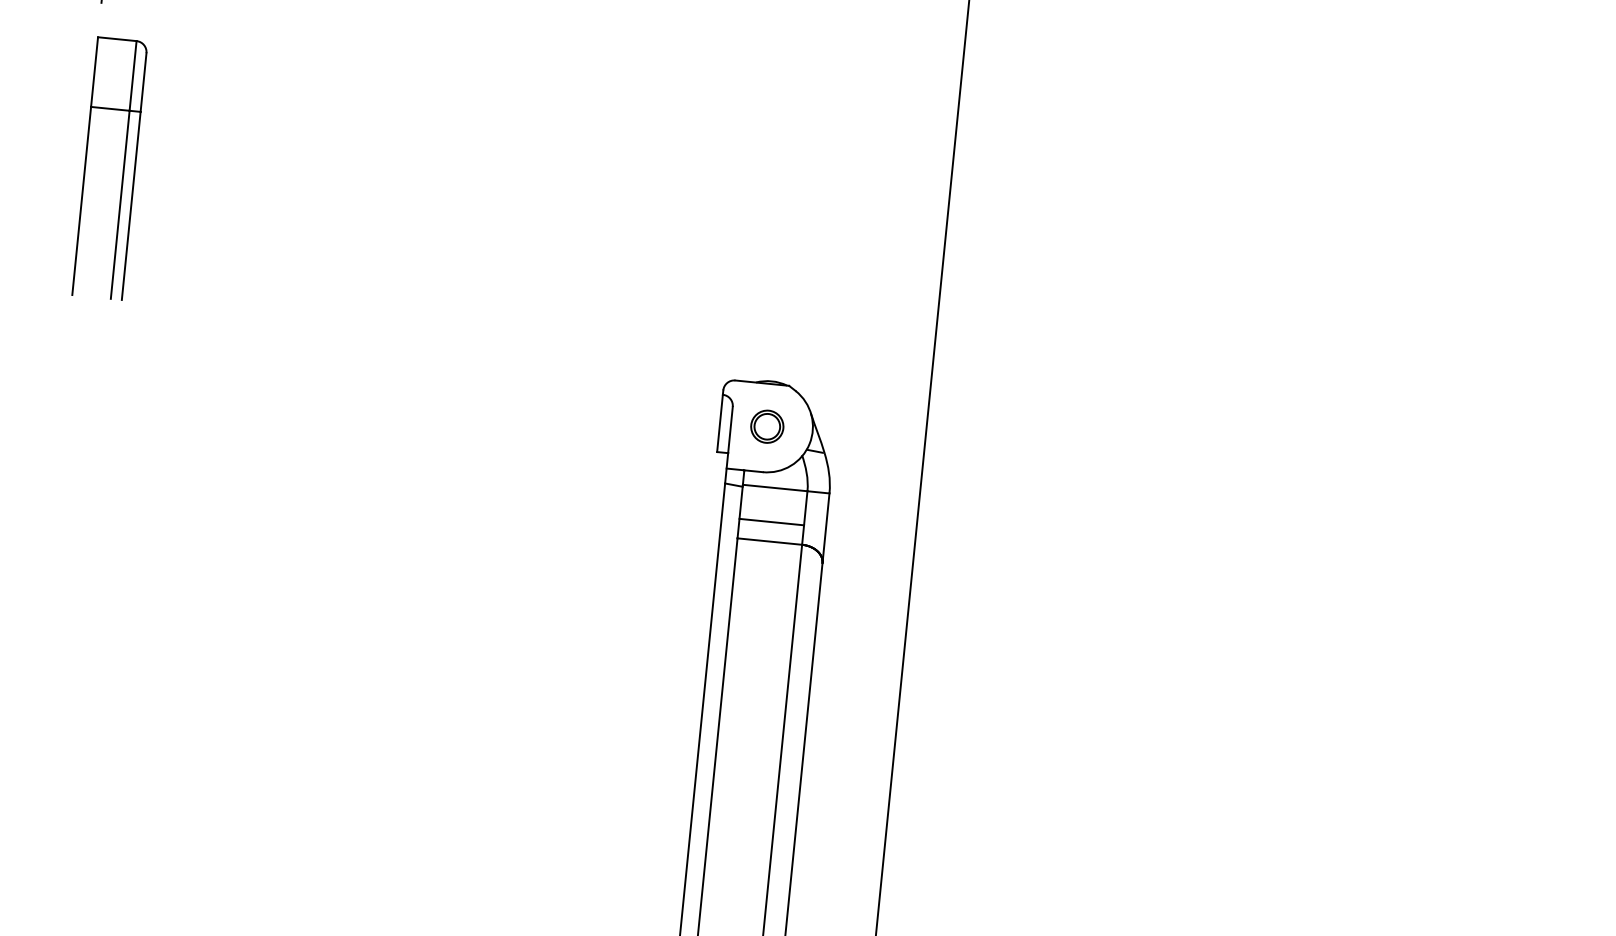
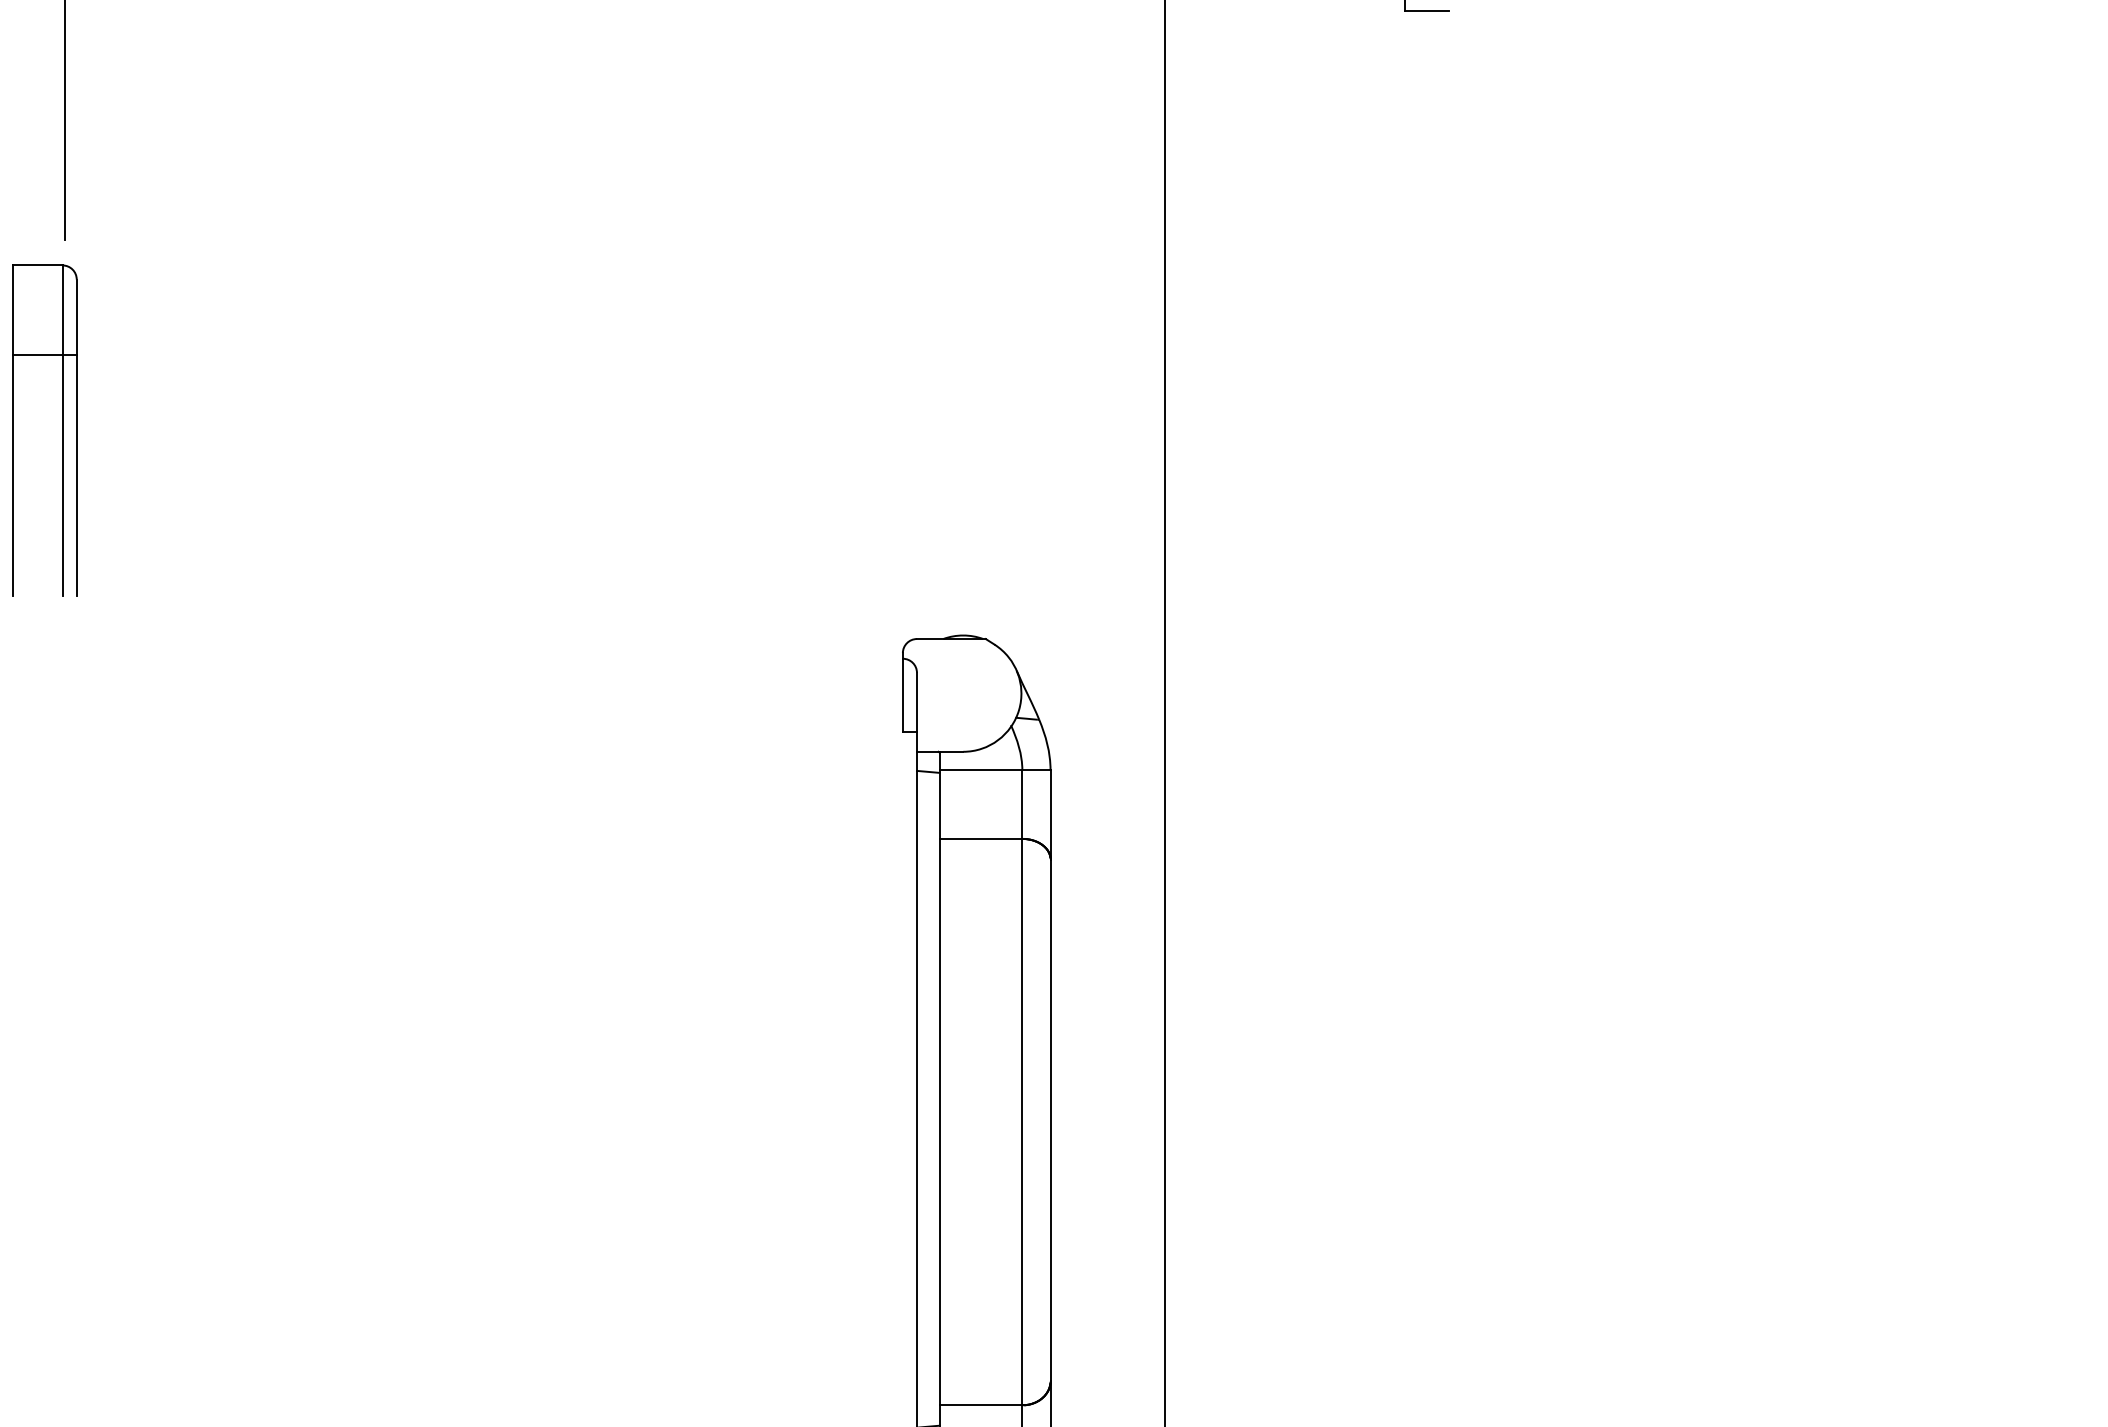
part: (123, 169) -> (62, 430), moved
part: (766, 426) -> (962, 693), removed
line: (771, 521) -> (980, 813), removed

